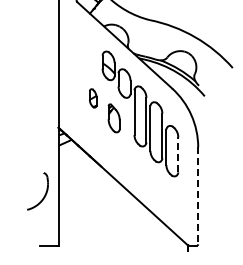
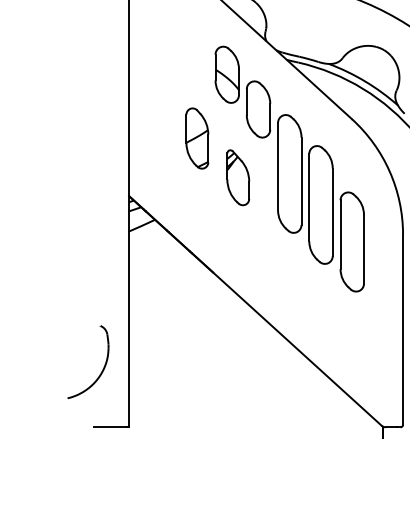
part: (92, 98) -> (195, 138), size x1.67
line: (178, 154) -> (364, 248), dashed -> solid
part: (44, 194) -> (101, 368), moved
line: (198, 196) -> (403, 330), dashed -> solid

